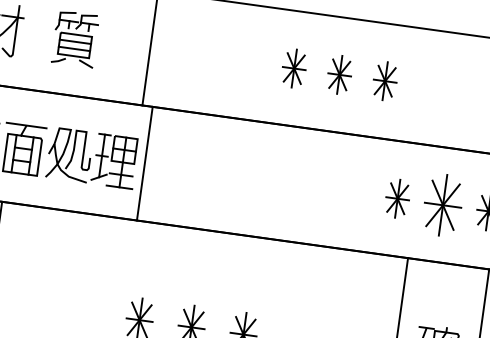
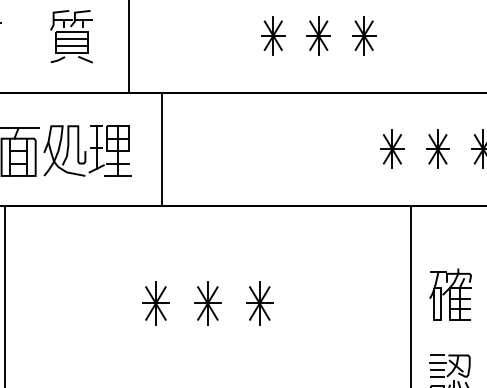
part: (75, 38) -> (71, 36), moved
line: (144, 163) -> (161, 149), moved
part: (442, 204) -> (437, 148), size x0.62

